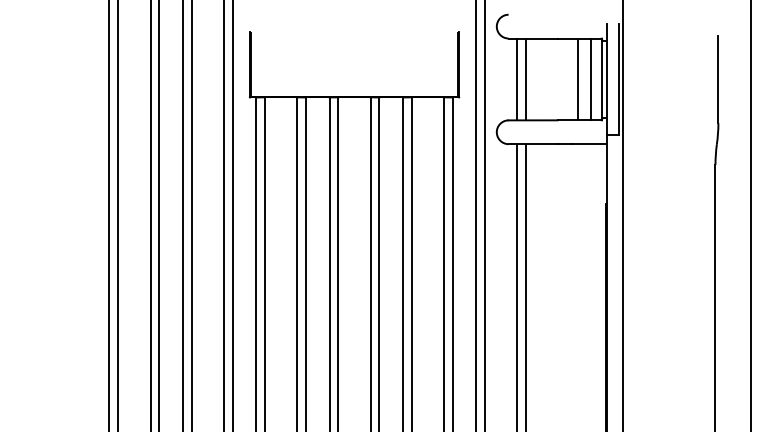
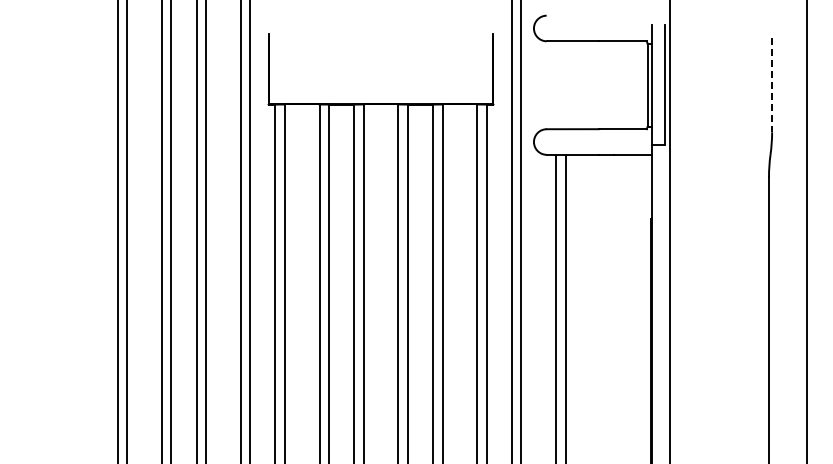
line: (517, 79) -> (556, 85), removed
line: (526, 79) -> (565, 85), removed
line: (577, 79) -> (620, 85), removed
line: (591, 79) -> (635, 85), removed
line: (718, 79) -> (772, 85), solid -> dashed

